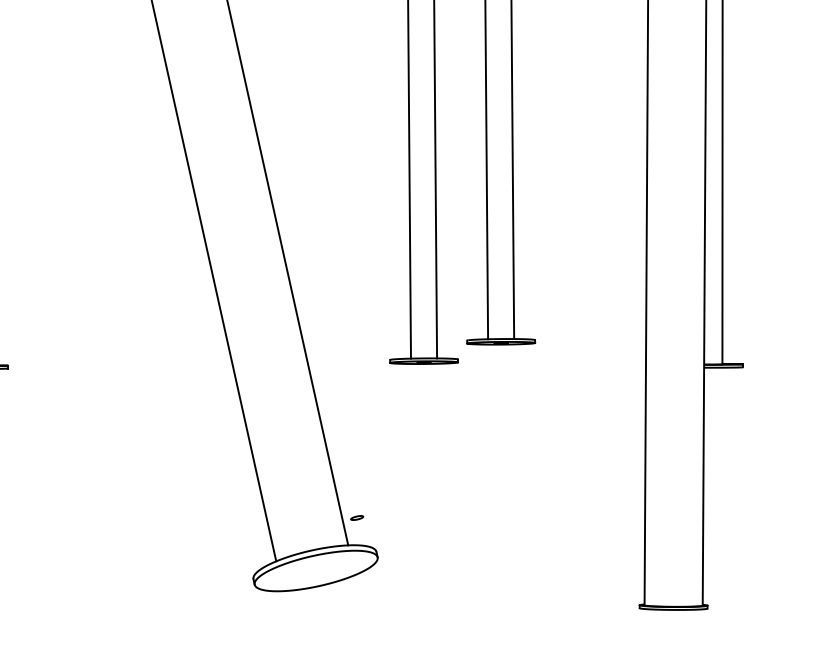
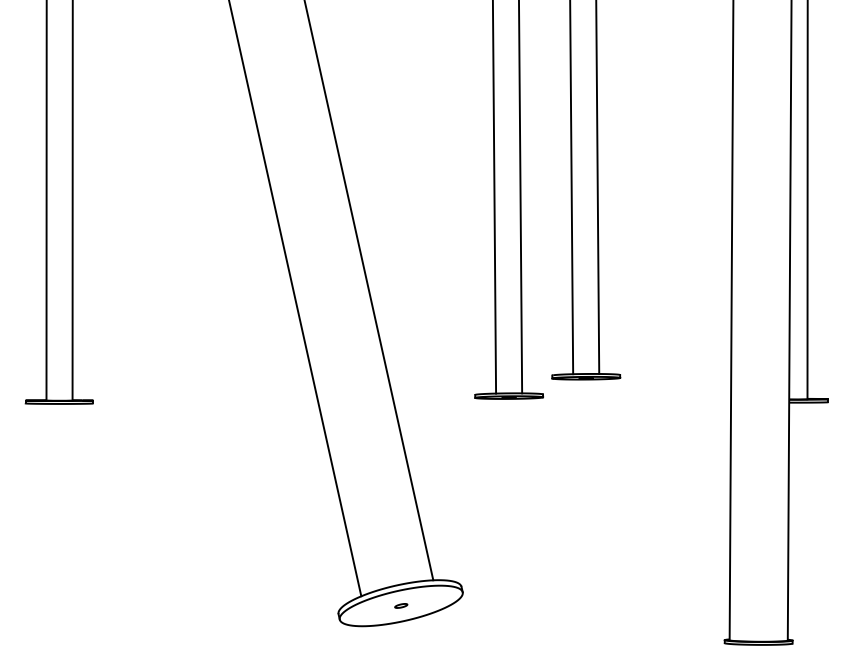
part: (357, 517) -> (401, 605), moved

